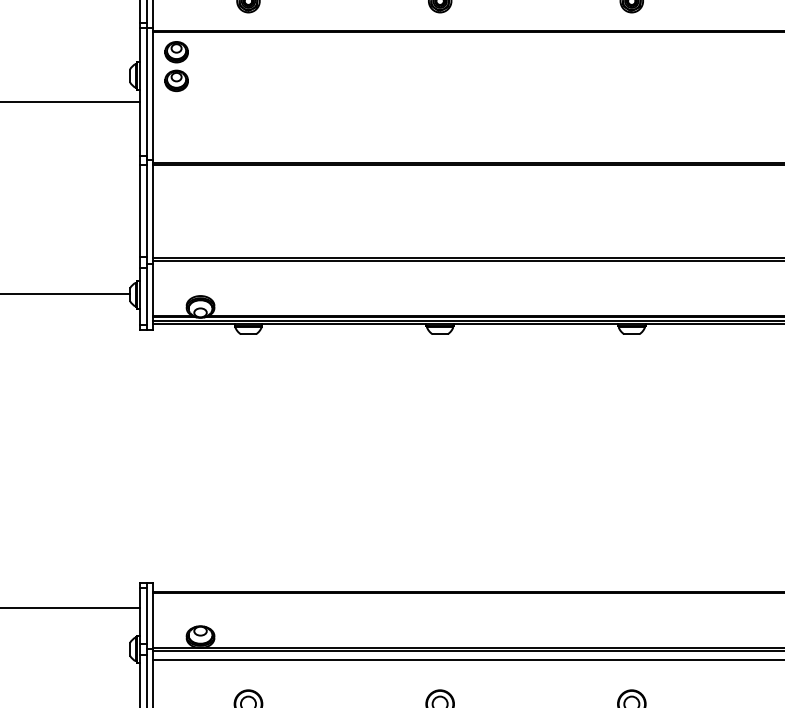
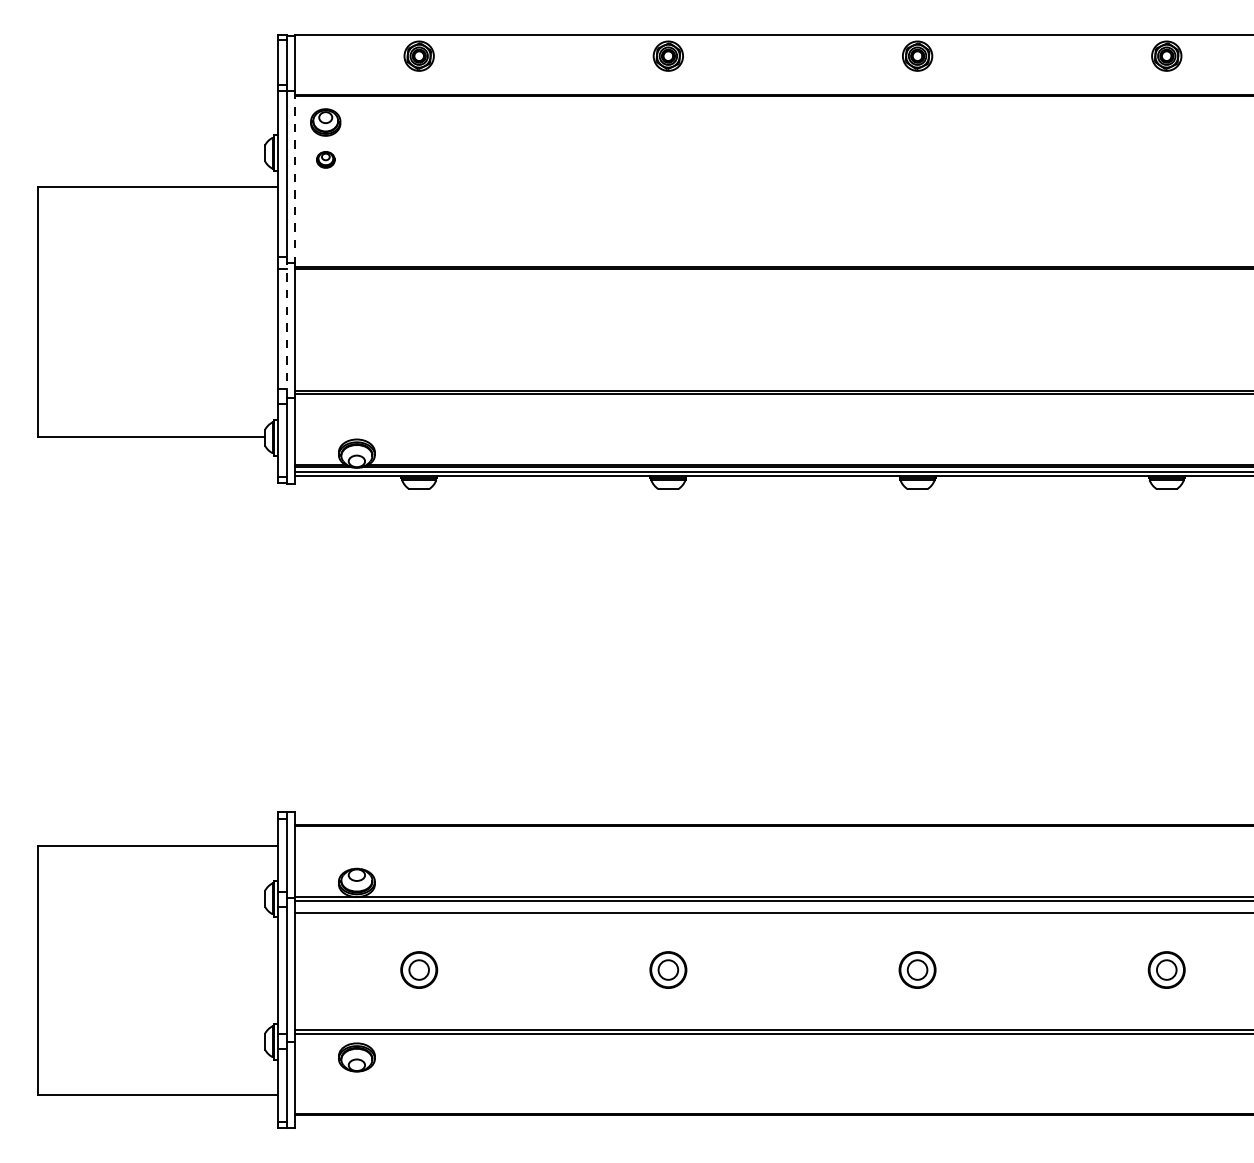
part: (176, 80) -> (325, 159), size x0.6
line: (152, 93) -> (294, 176), solid -> dashed
line: (146, 212) -> (286, 330), solid -> dashed

